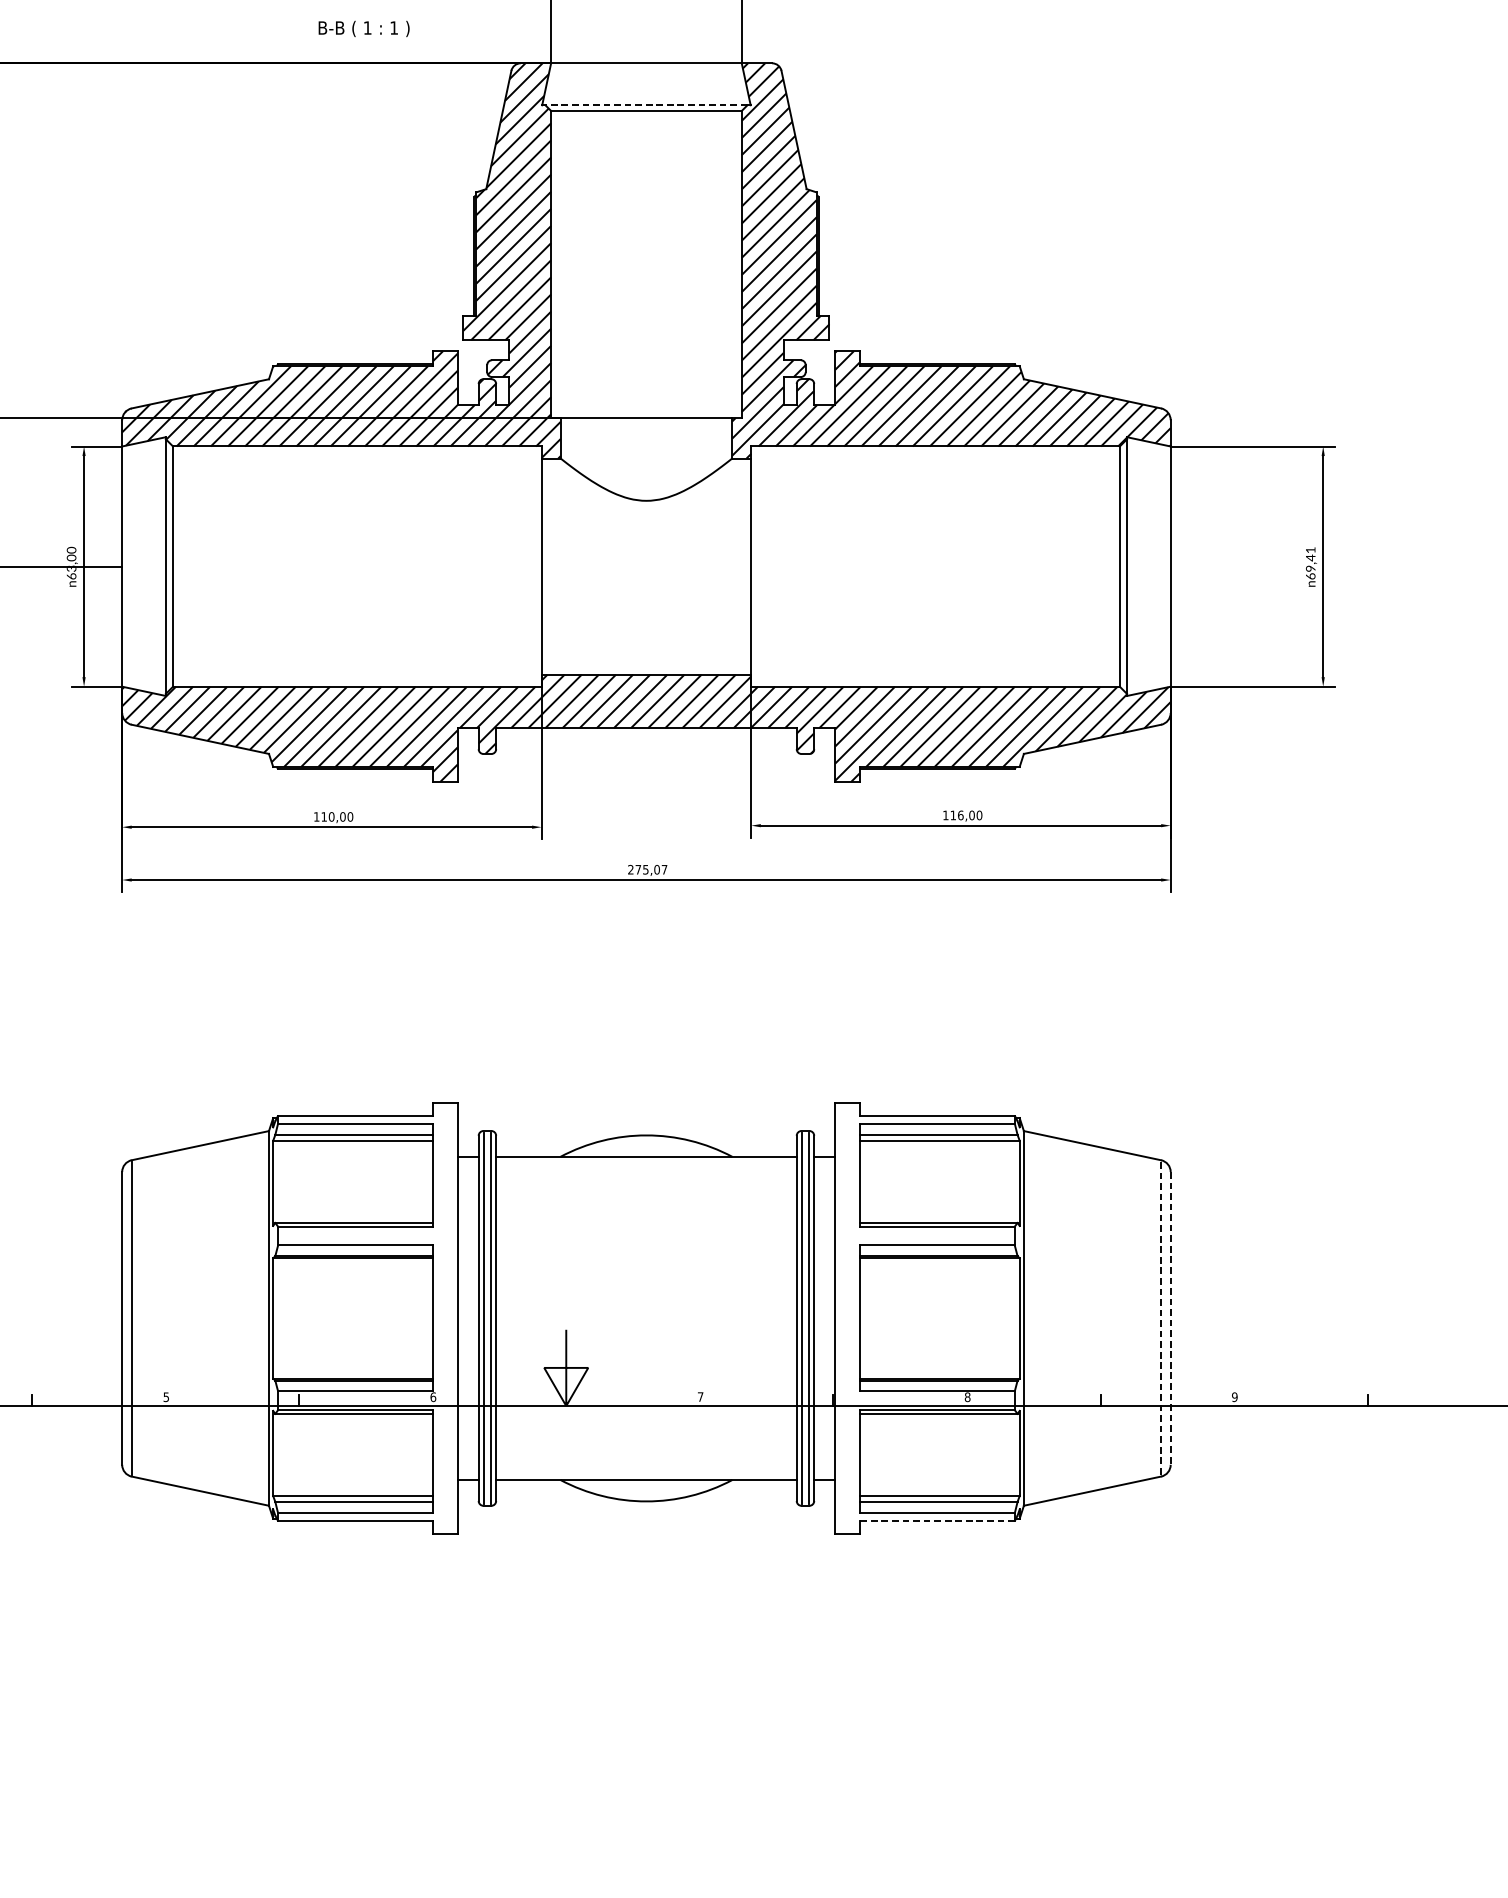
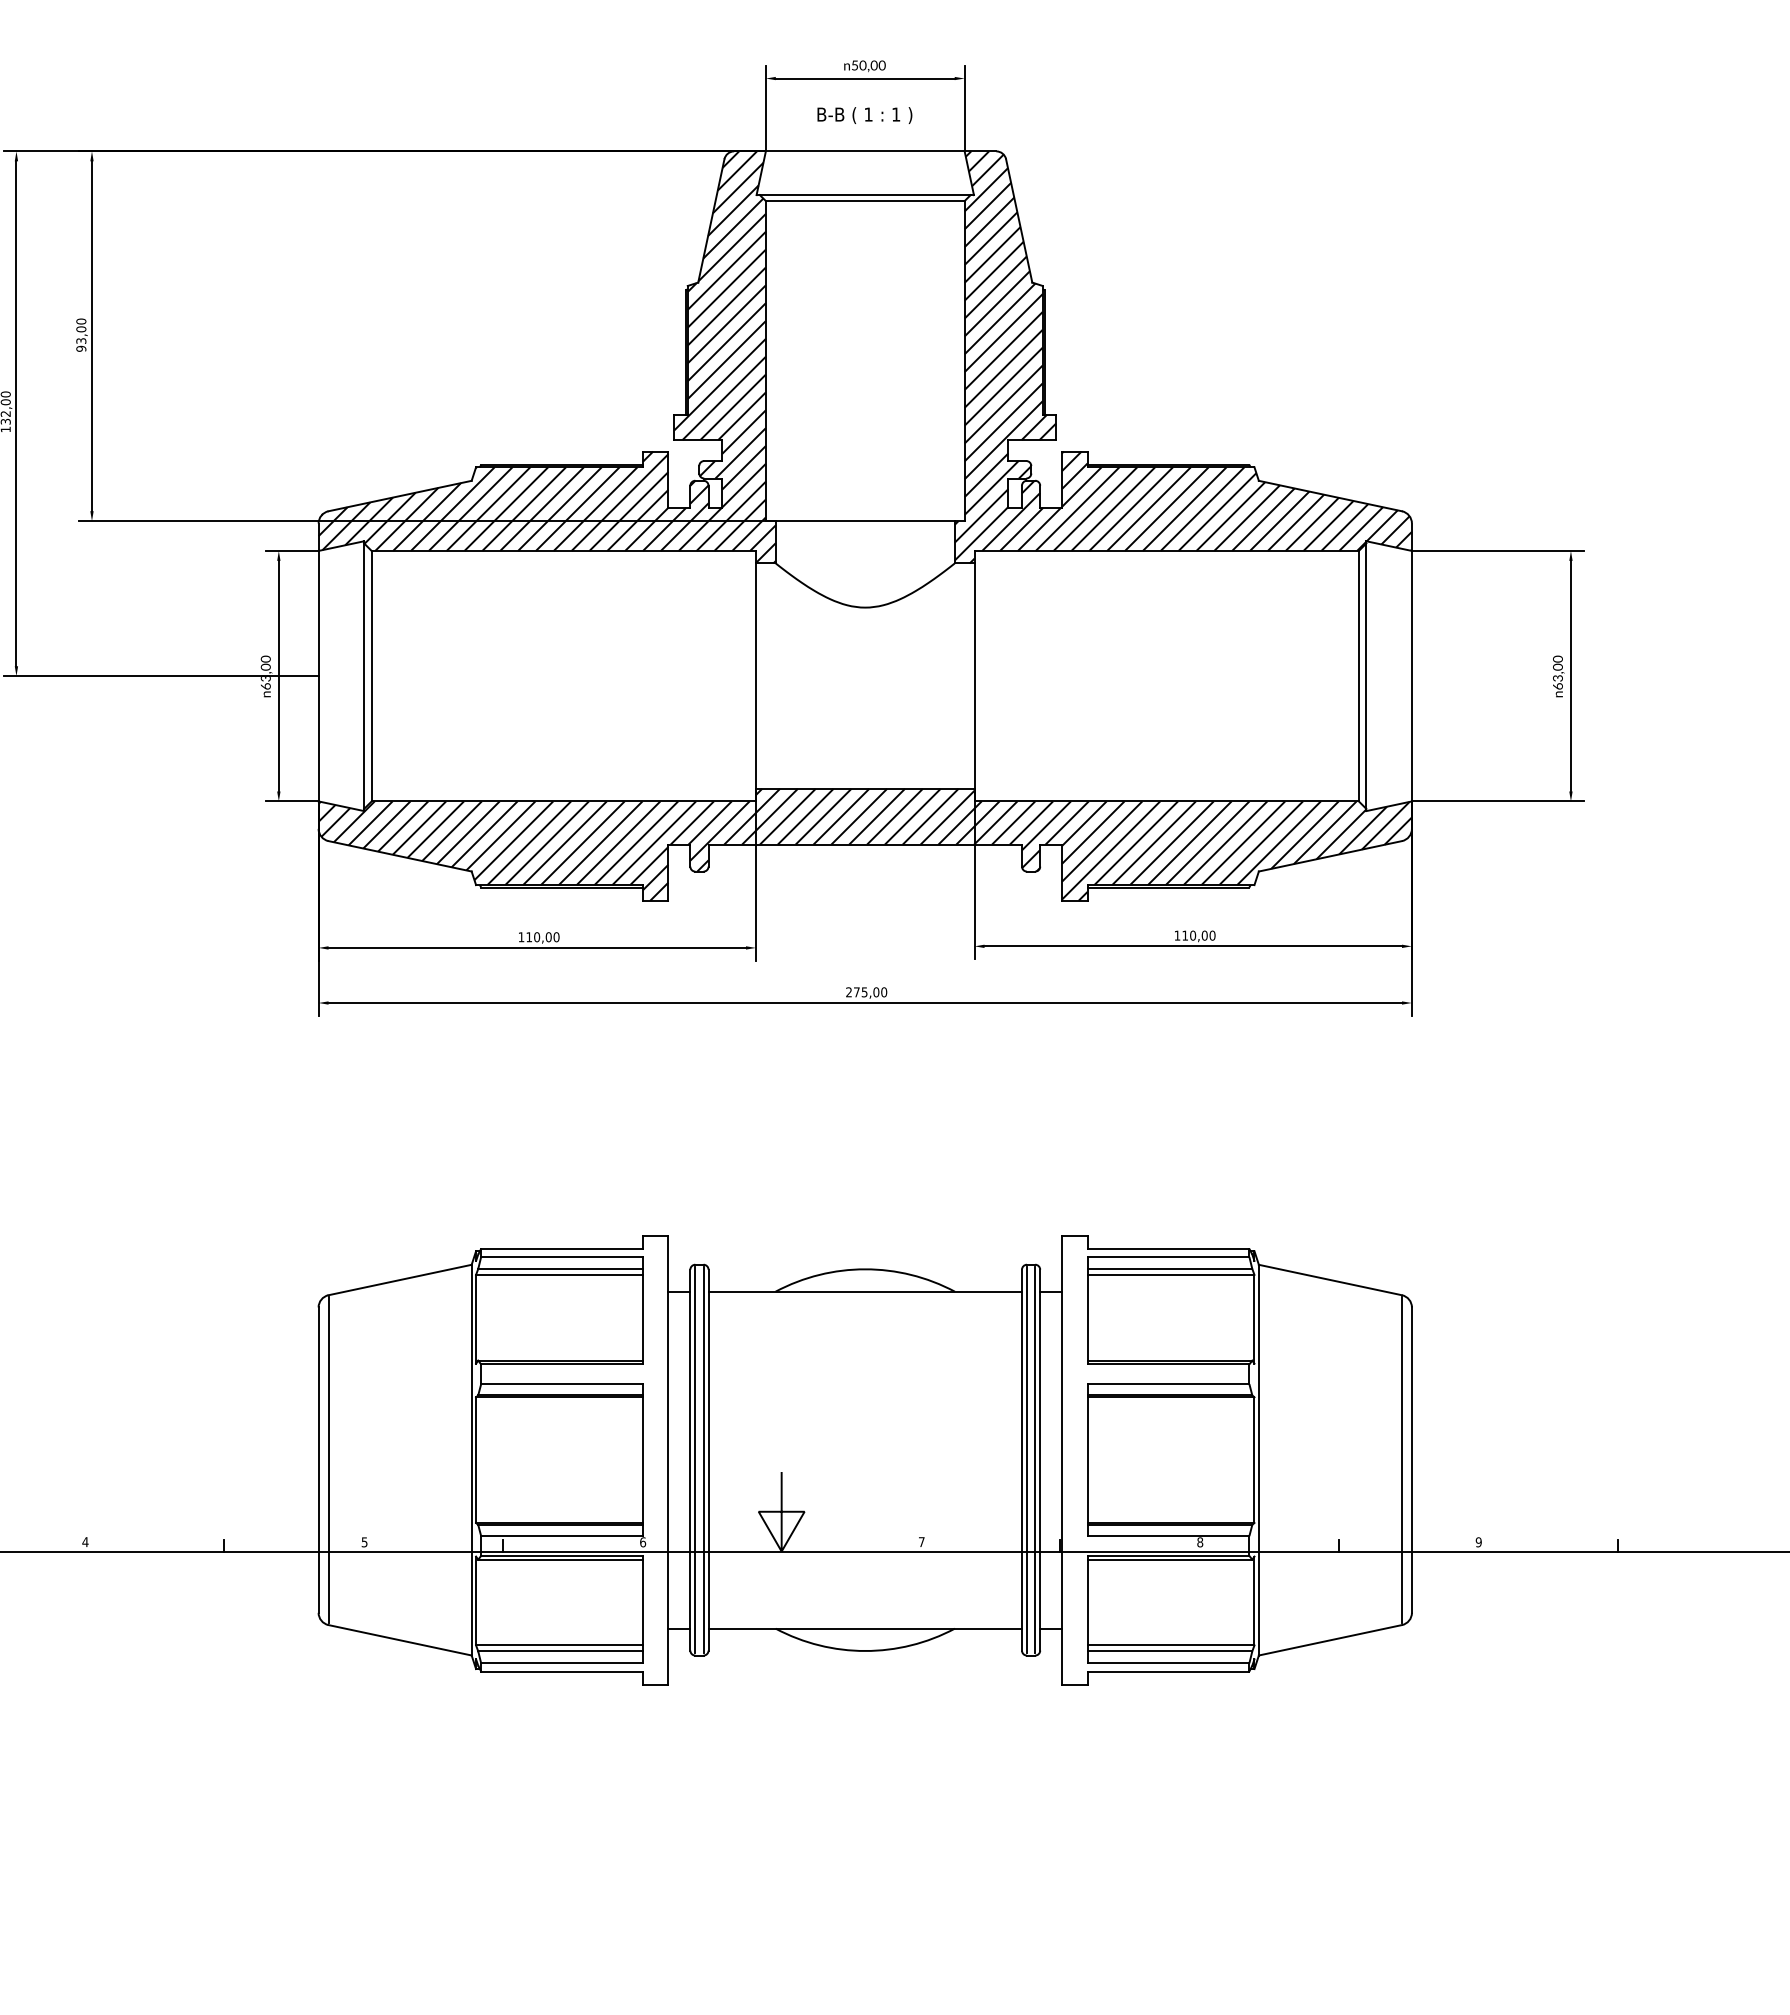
text: (363, 28) -> (864, 115), moved
line: (645, 105) -> (864, 195), dashed -> solid
text: (1310, 559) -> (1557, 668), 69,41 -> 63,00
text: (961, 815) -> (1193, 935), 116,00 -> 110,00
text: (664, 869) -> (884, 992), 275,07 -> 275,00
line: (1161, 1318) -> (1402, 1460), dashed -> solid
line: (1170, 1318) -> (1411, 1460), dashed -> solid
line: (937, 1521) -> (1168, 1671), dashed -> solid

